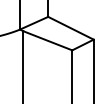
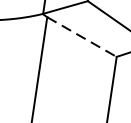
line: (48, 40) -> (83, 36), solid -> dashed

